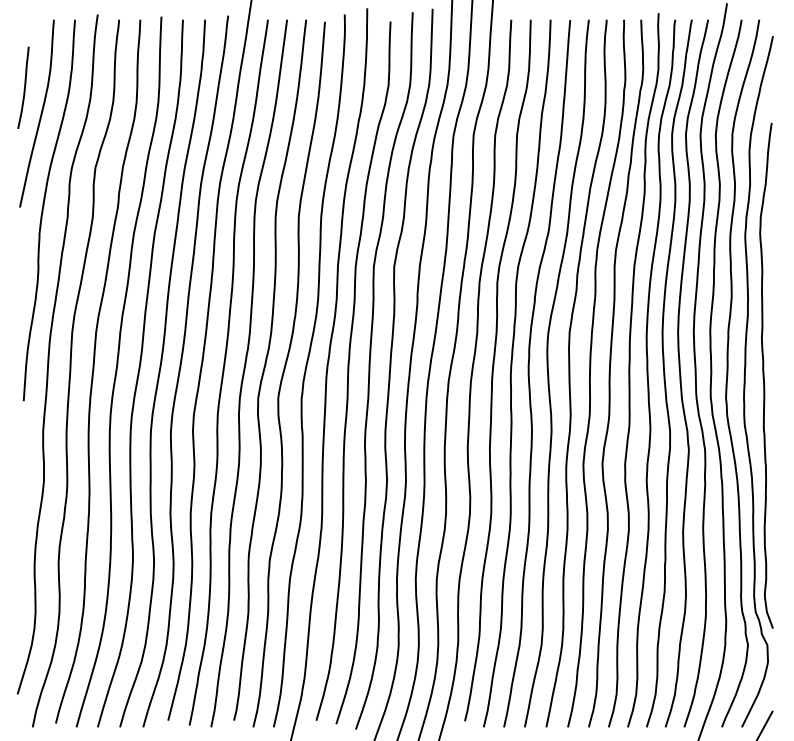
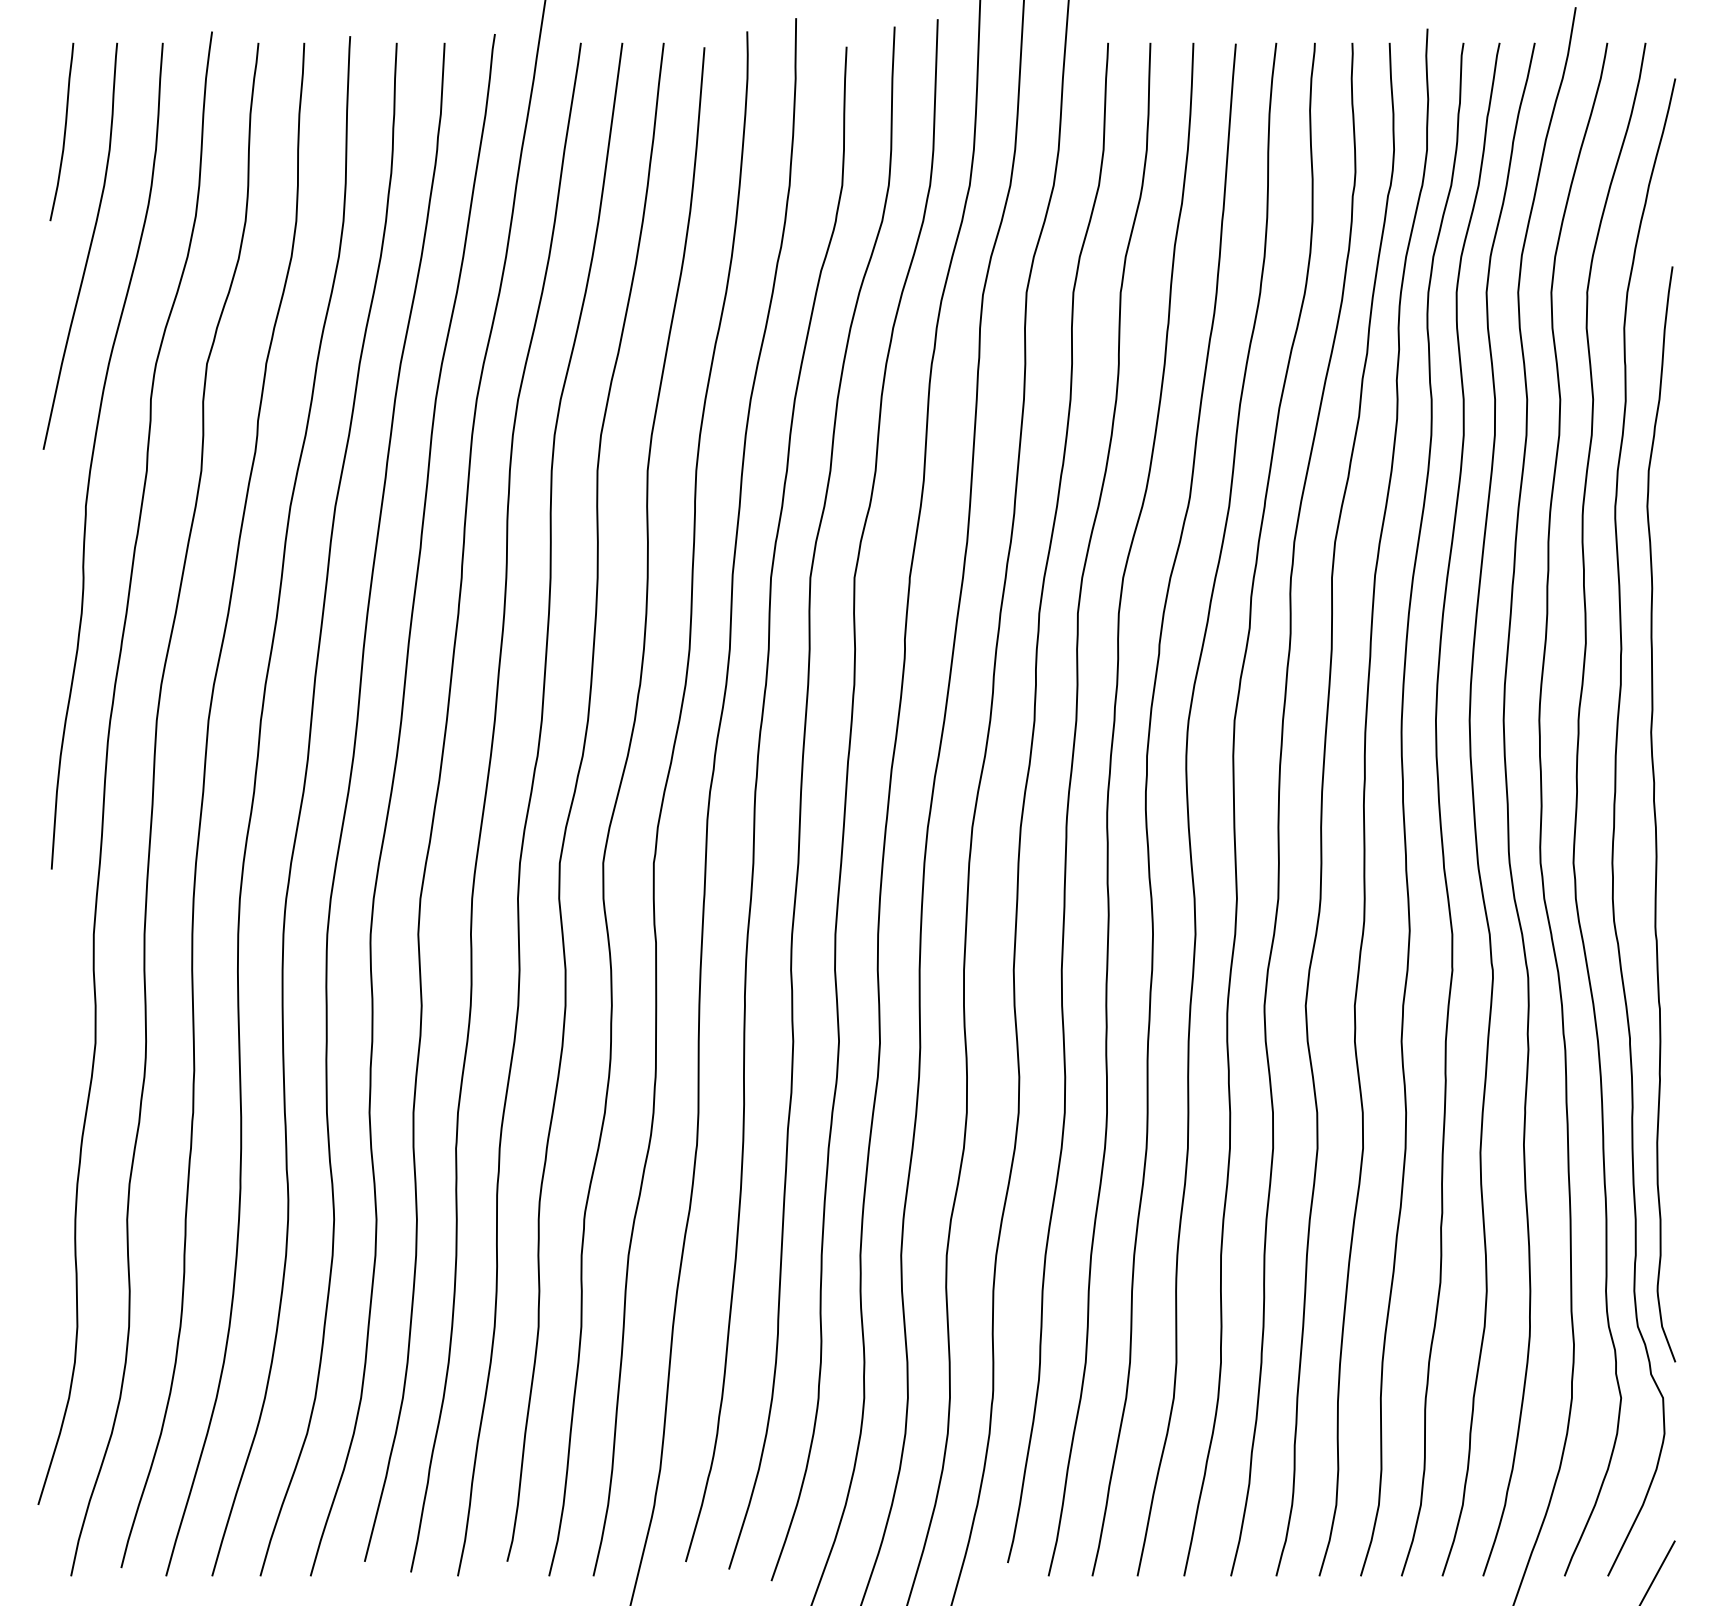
curve: (24, 87) -> (64, 131), moved

